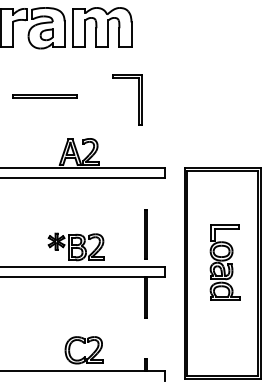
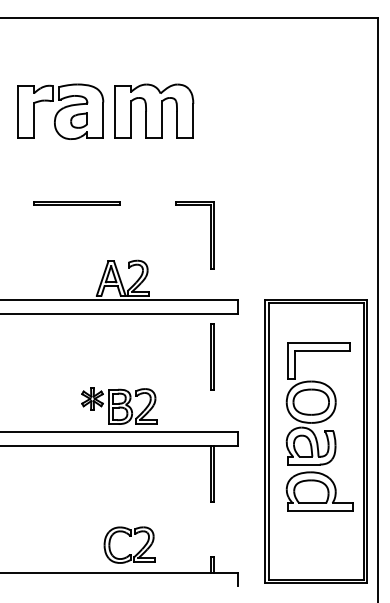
part: (139, 100) -> (210, 235), moved
line: (145, 233) -> (211, 356), moved
part: (225, 262) -> (319, 426), size x1.67

